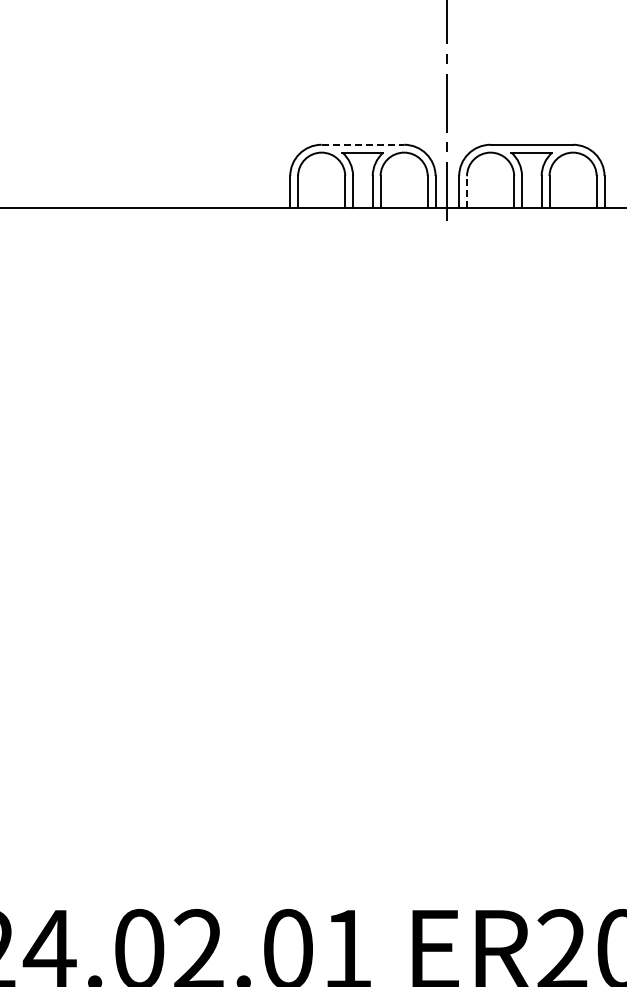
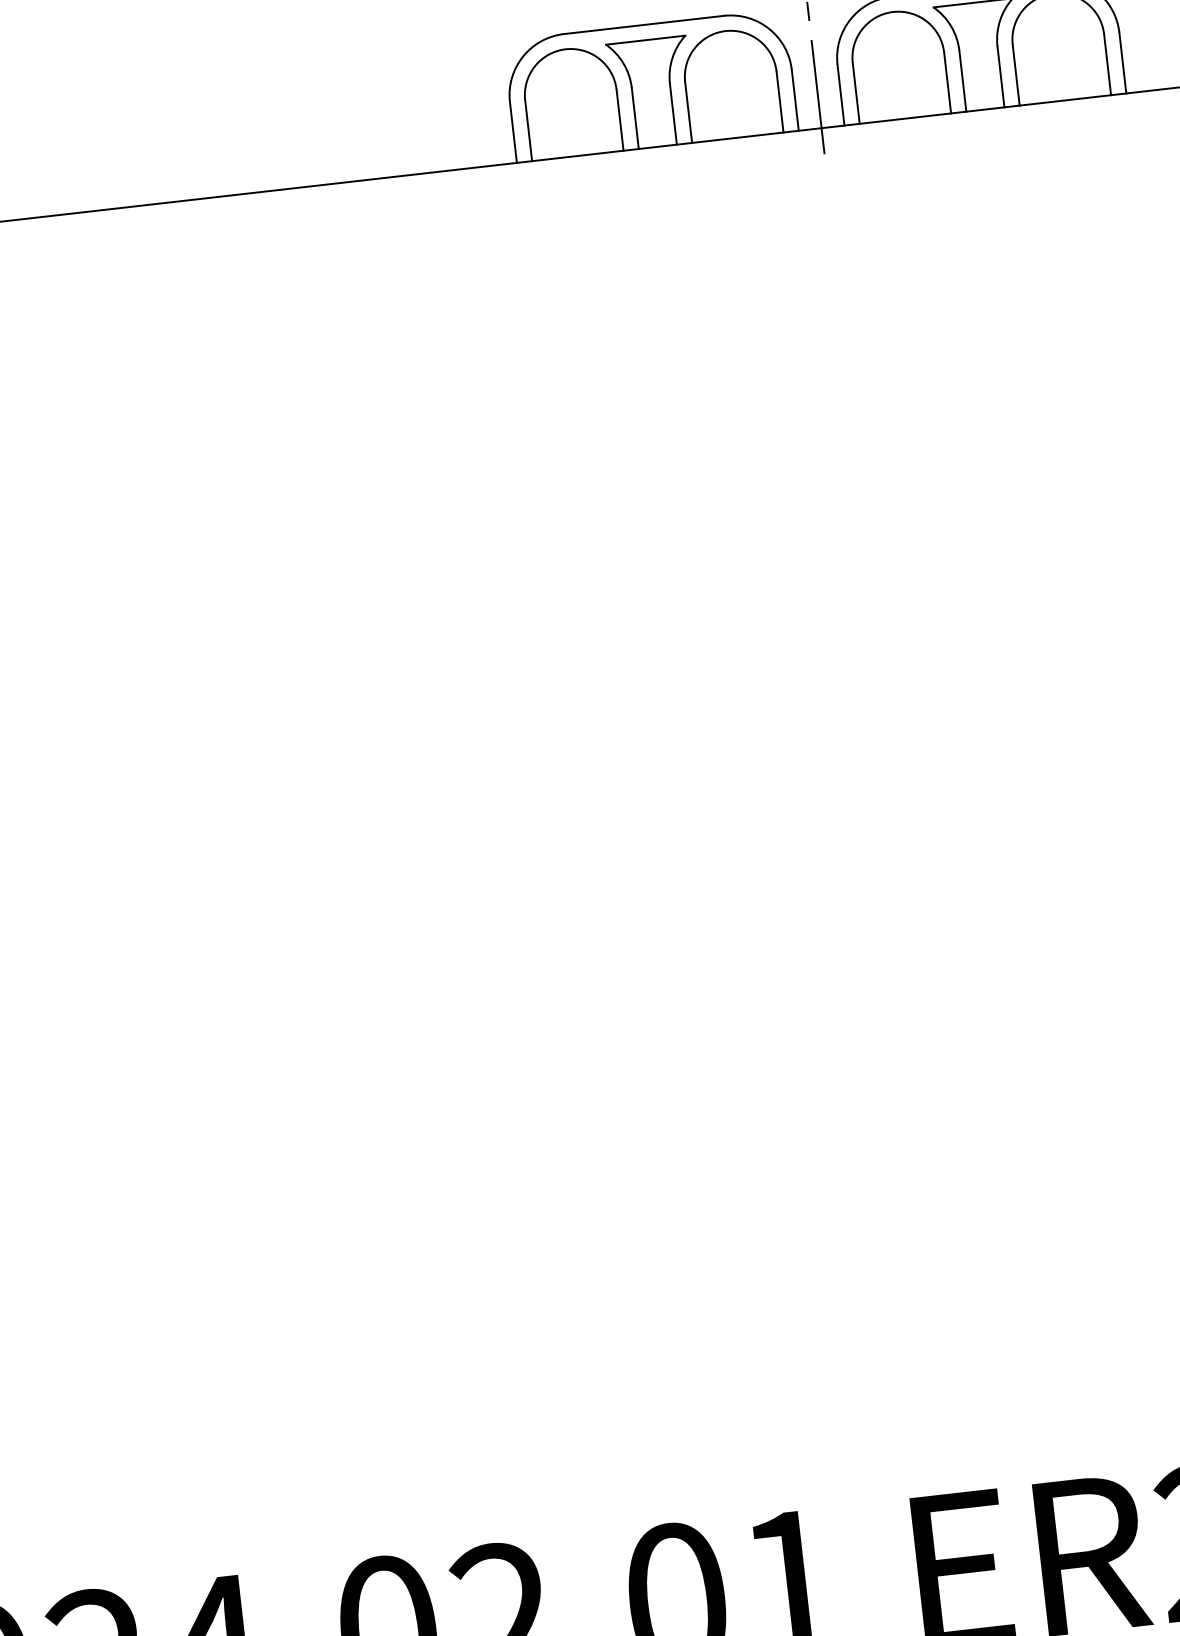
line: (363, 144) -> (644, 24), dashed -> solid
line: (467, 191) -> (857, 92), dashed -> solid

